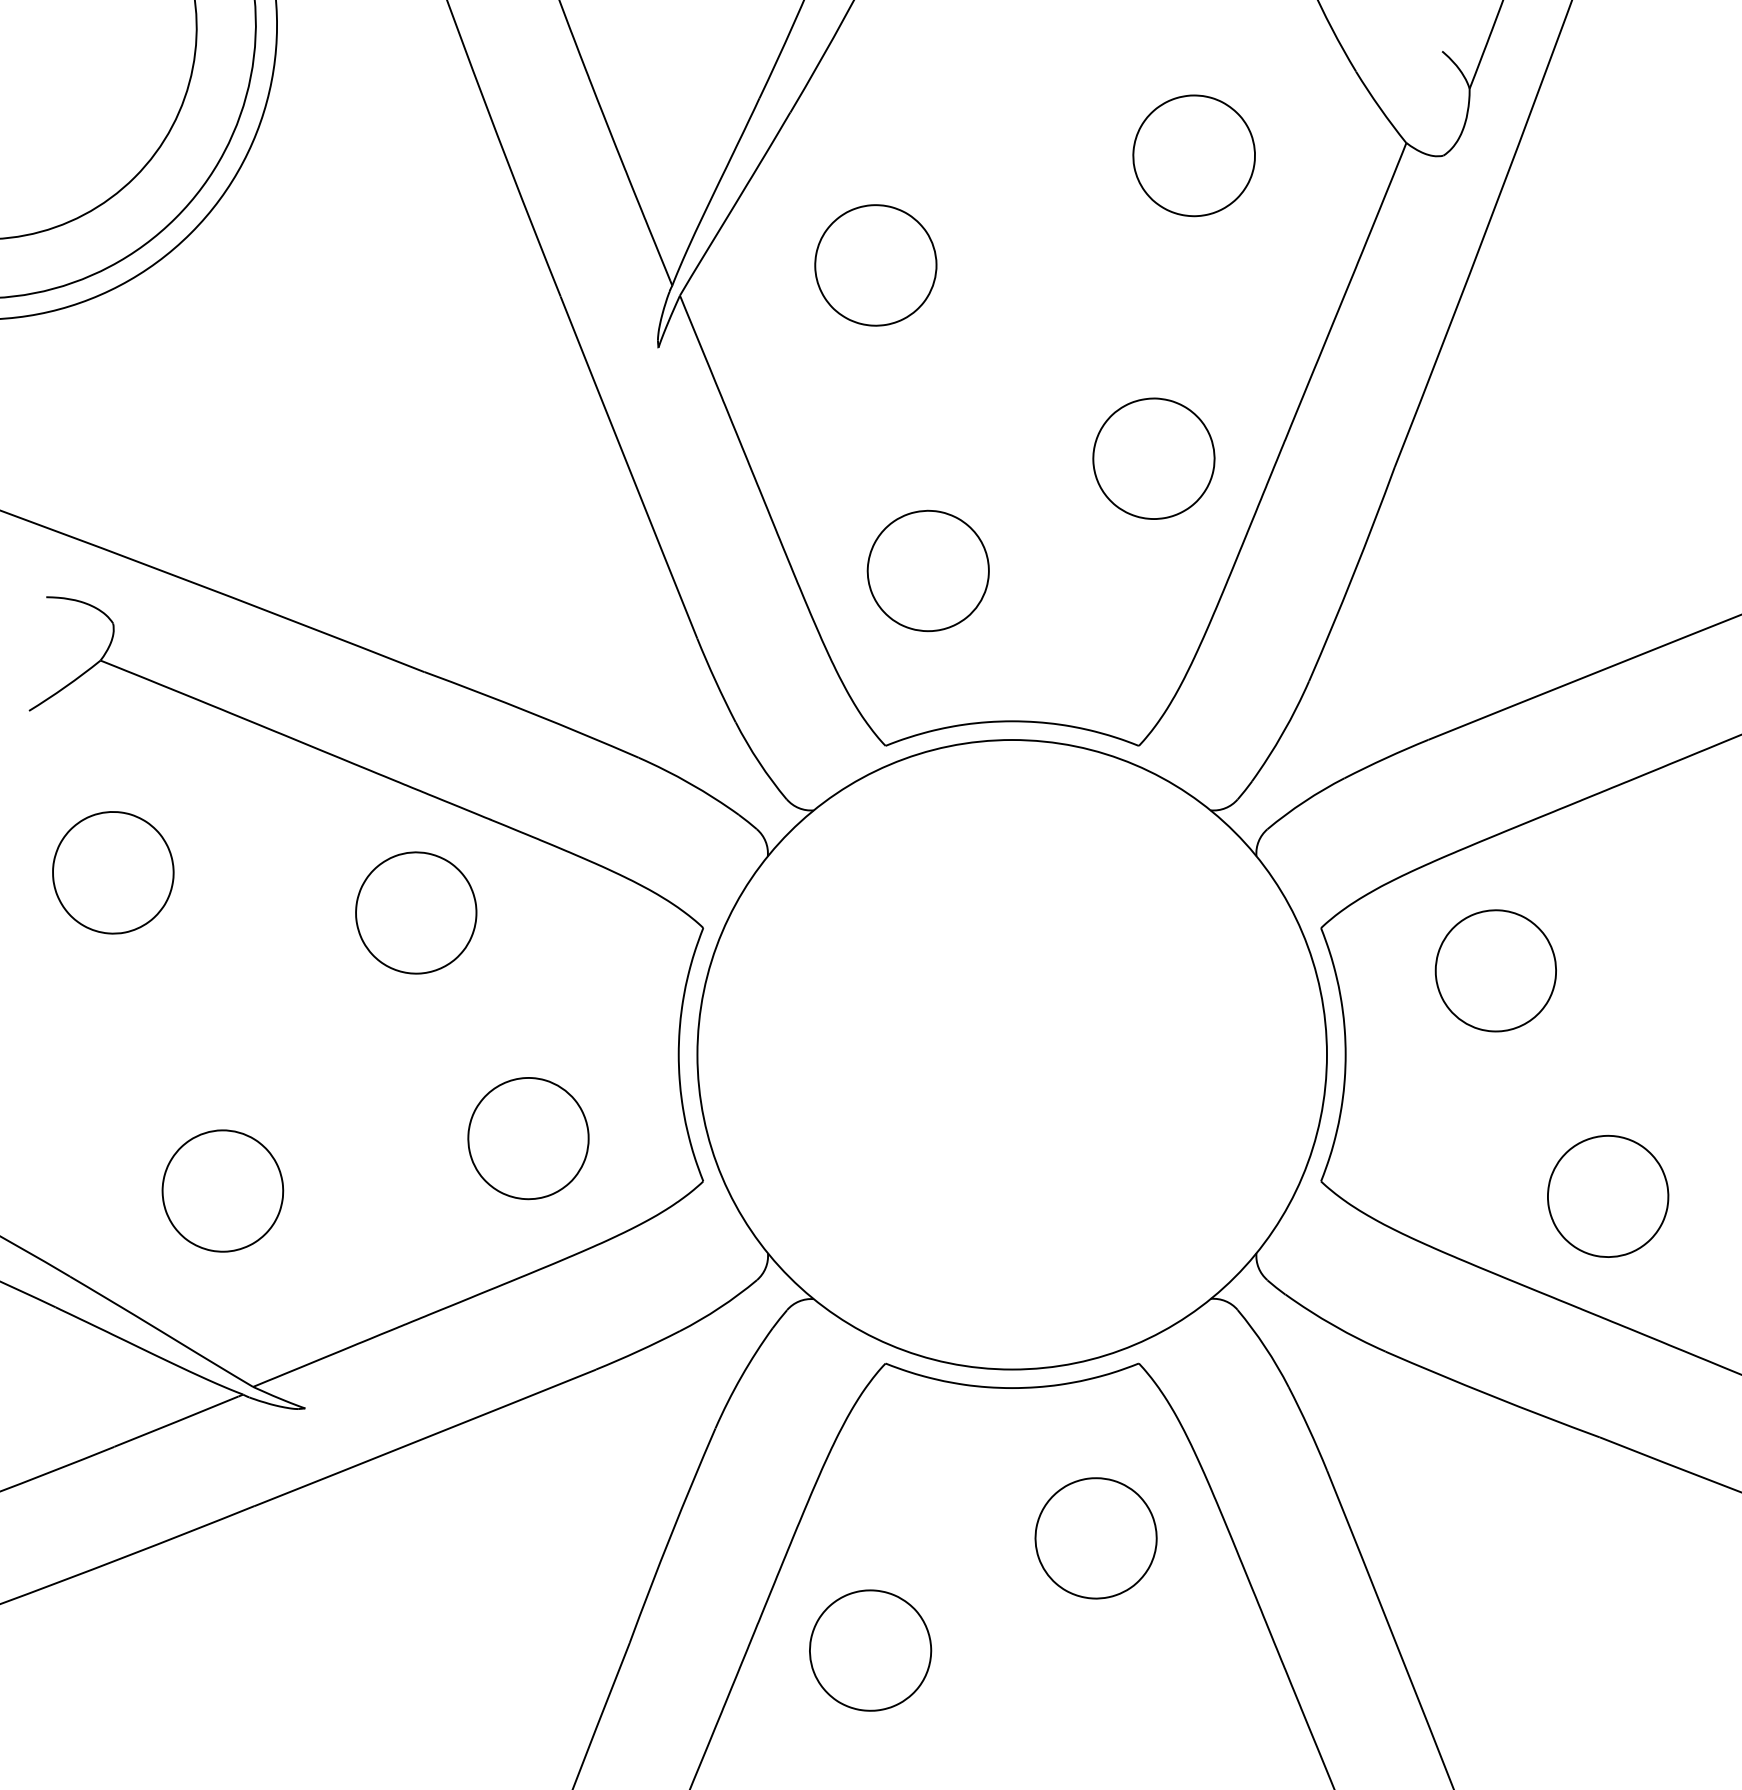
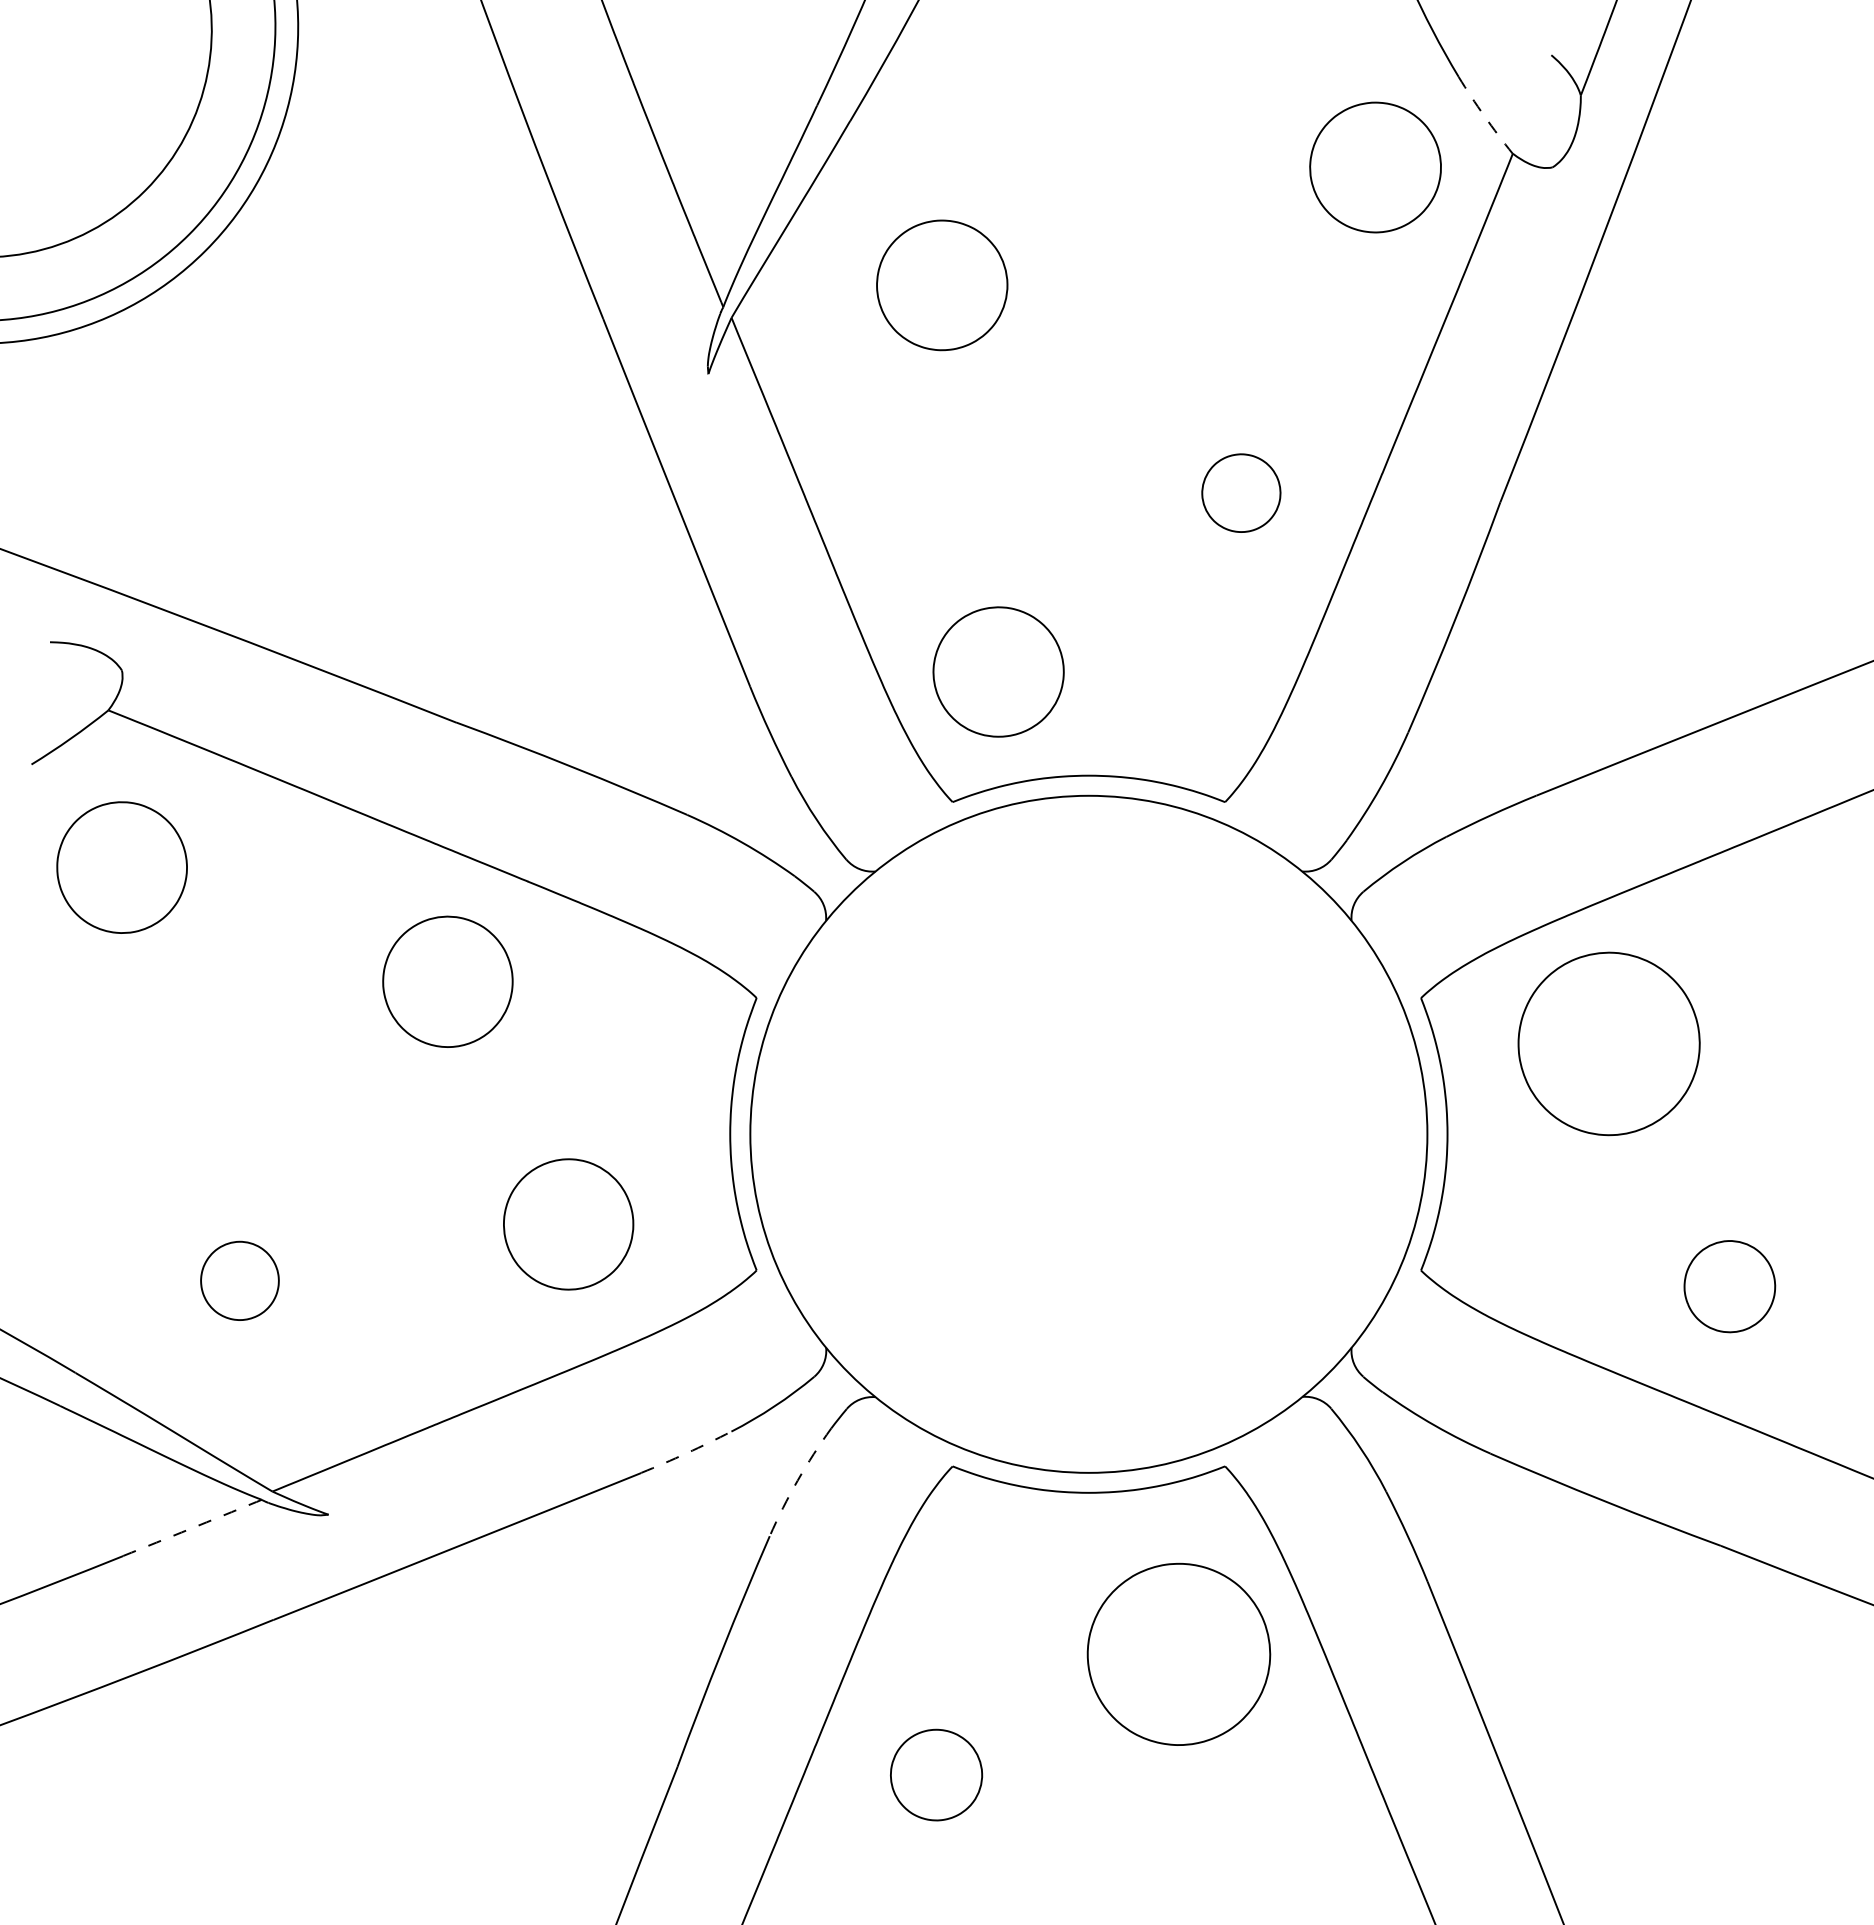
arc: (1380, 108) -> (1484, 116), solid -> dashed
part: (1194, 155) -> (1375, 167), moved
part: (1154, 457) -> (1241, 492), size x0.6
part: (928, 570) -> (998, 671), moved
part: (112, 872) -> (121, 867), moved
part: (1495, 971) -> (1608, 1044), size x1.4
part: (222, 1190) -> (239, 1280), size x0.6
part: (1607, 1196) -> (1729, 1286), size x0.7
arc: (638, 1351) -> (686, 1453), solid -> dashed
arc: (741, 1376) -> (797, 1480), solid -> dashed
arc: (176, 1422) -> (190, 1529), solid -> dashed
part: (1096, 1538) -> (1179, 1654), size x1.4
part: (870, 1649) -> (936, 1774), size x0.7

